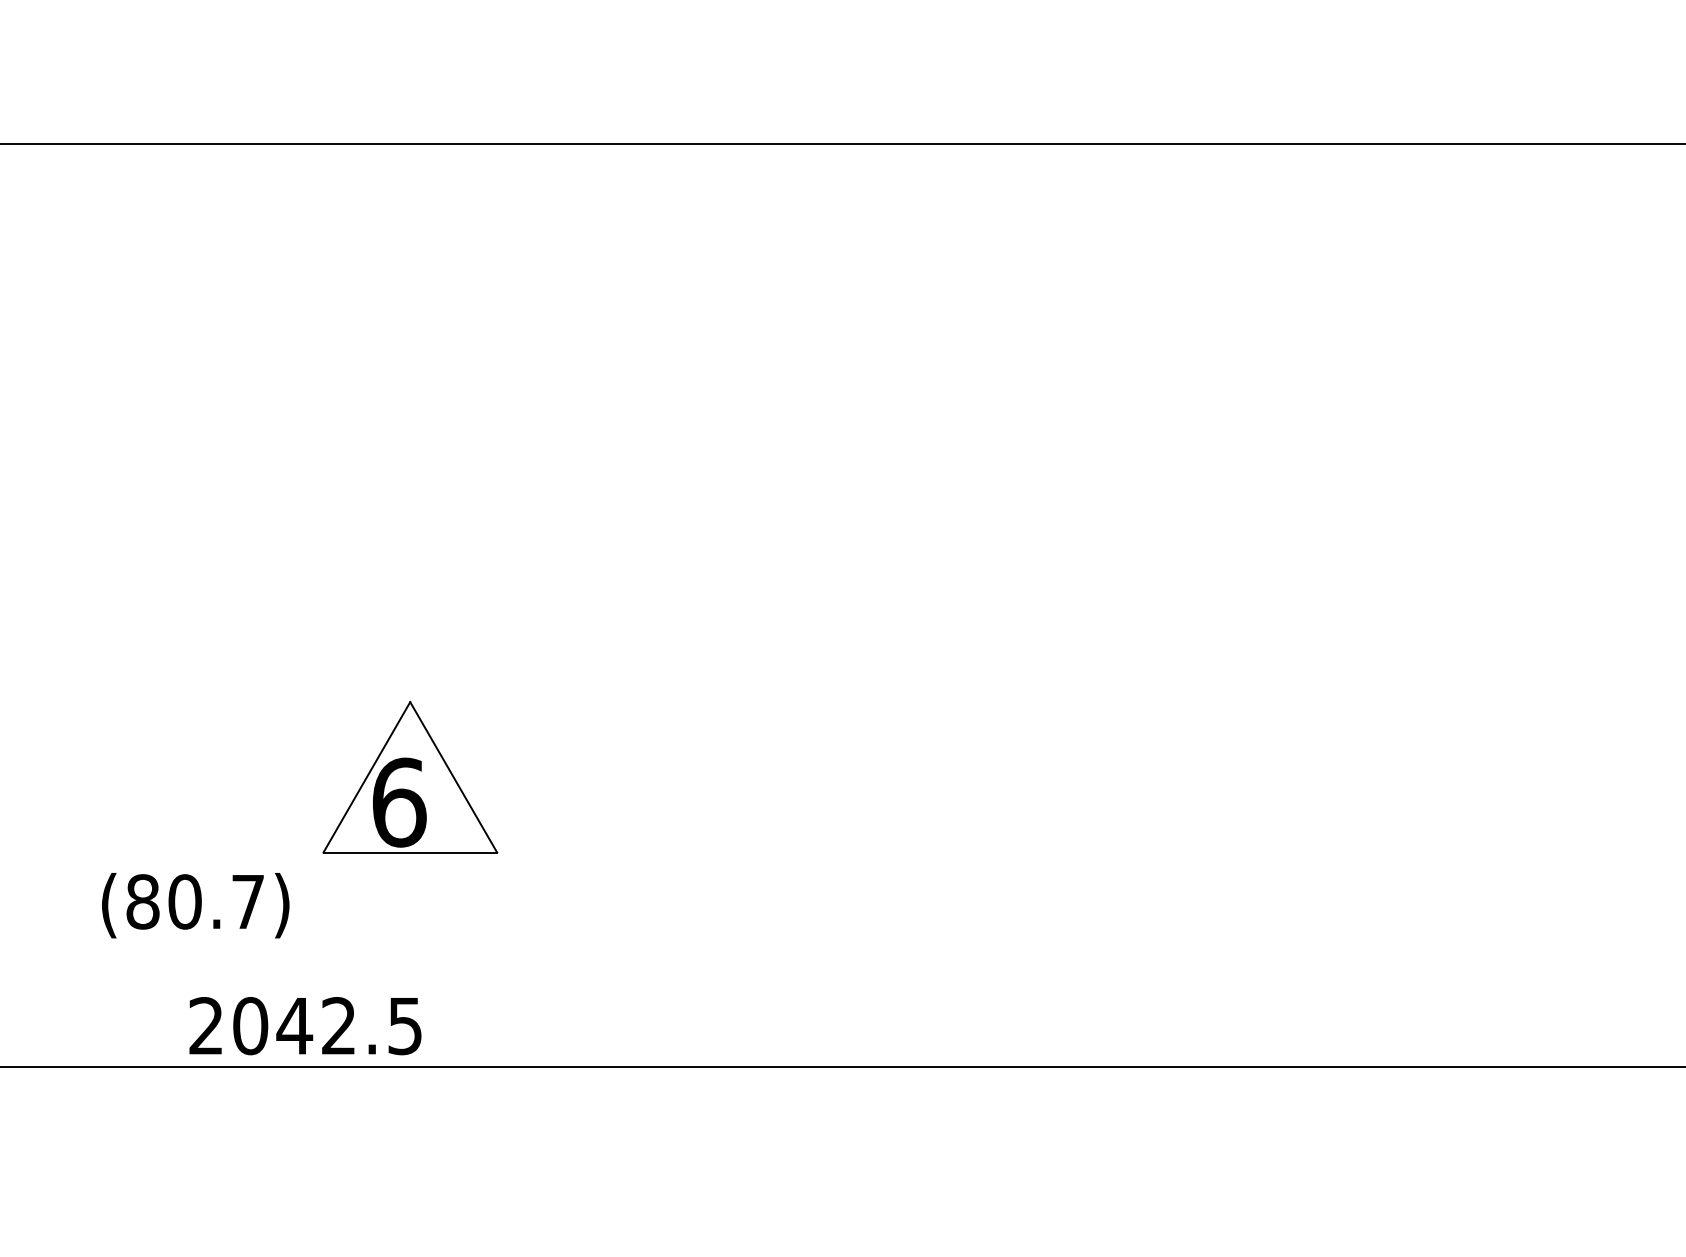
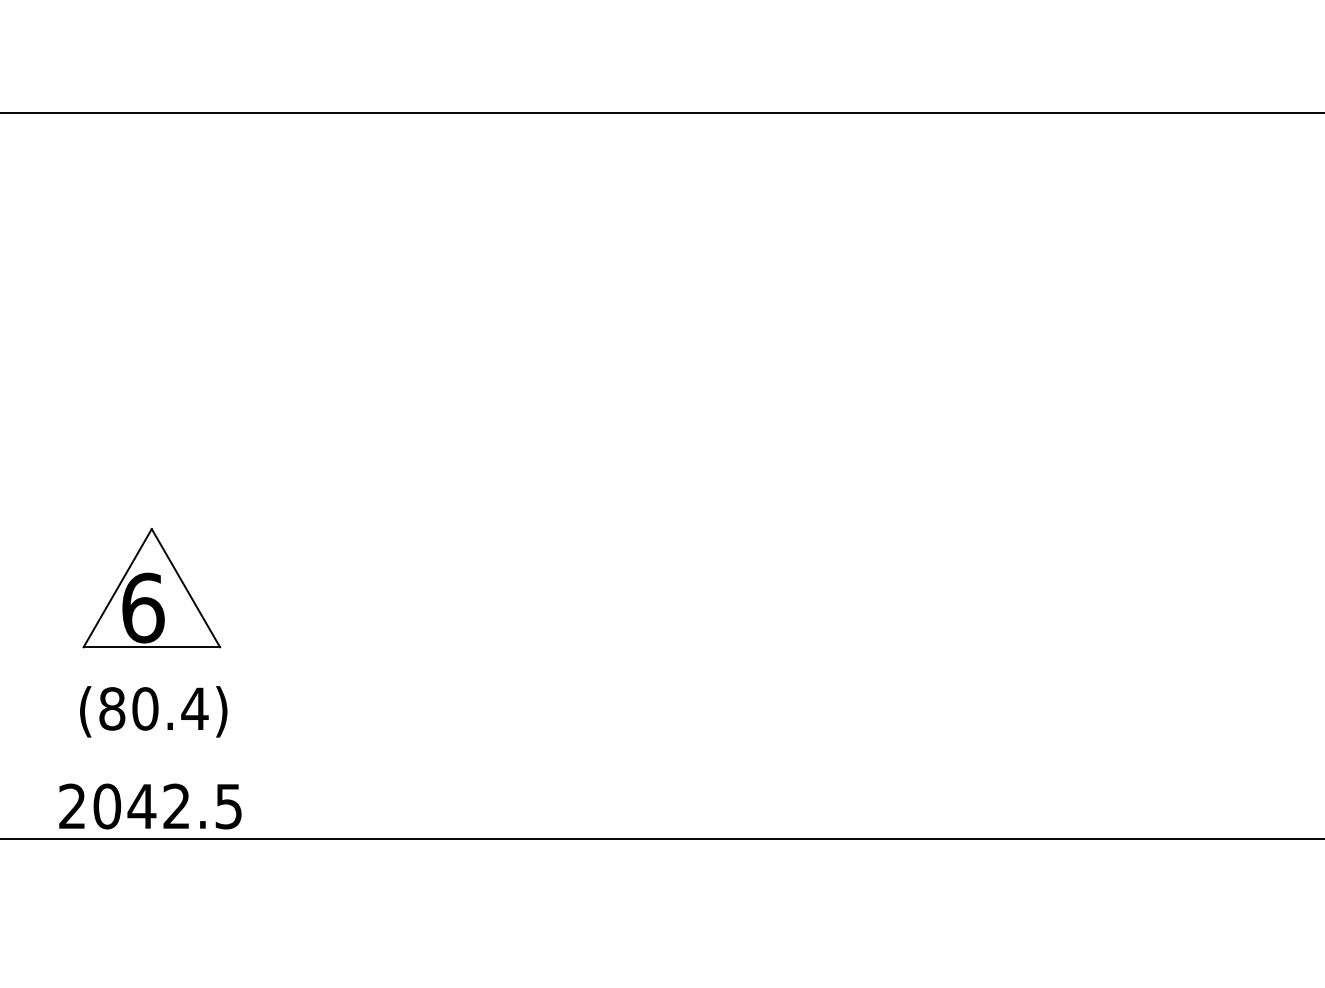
part: (410, 777) -> (151, 588), moved
text: (247, 901) -> (194, 708), (80.7) -> (80.4)
text: (305, 1026) -> (150, 806), moved

